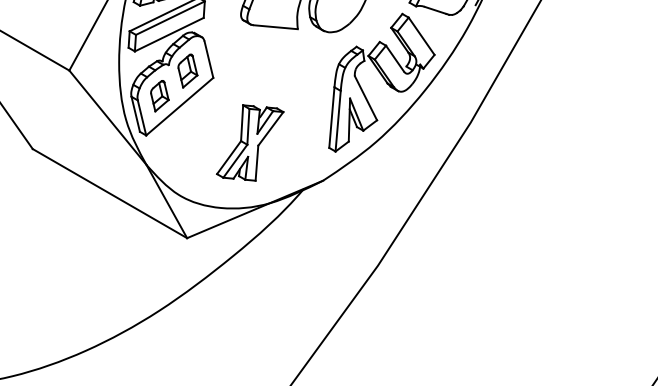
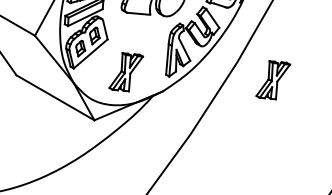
part: (542, 159) -> (273, 80), added

